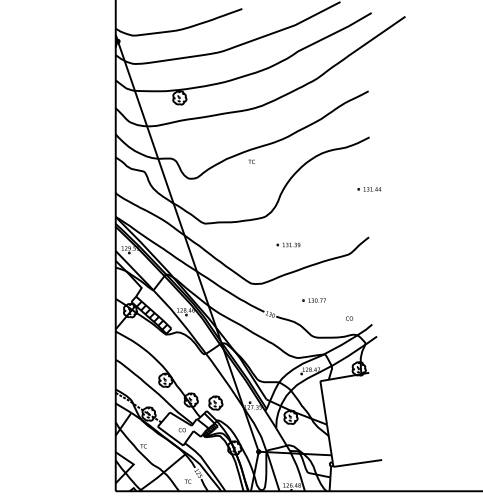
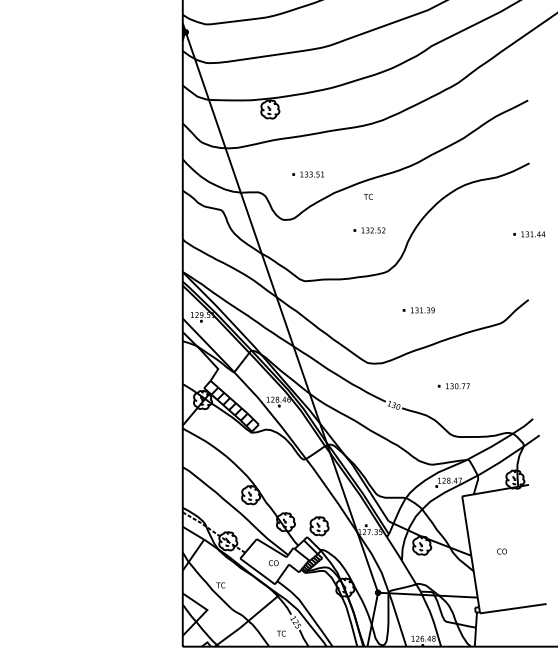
part: (207, 145) -> (308, 174), added
part: (251, 186) -> (368, 230), added
text: (349, 318) -> (502, 551), moved

